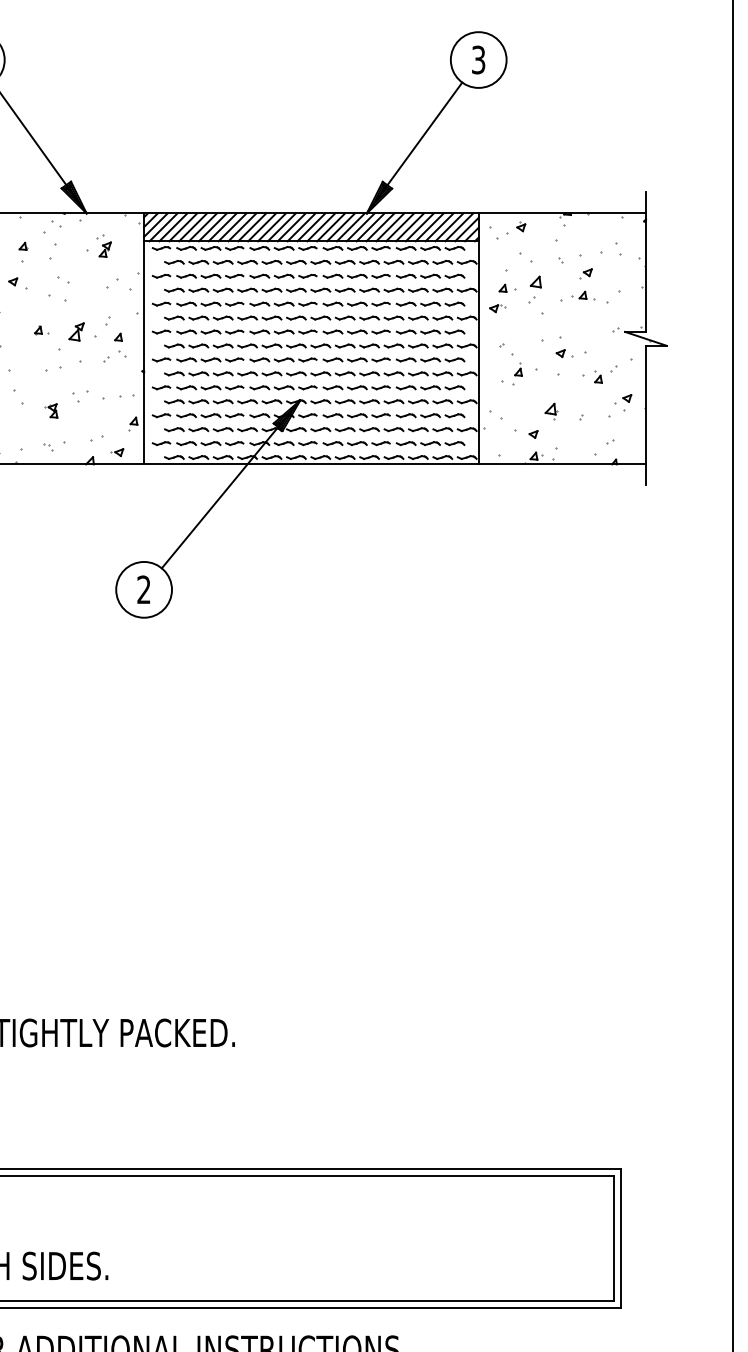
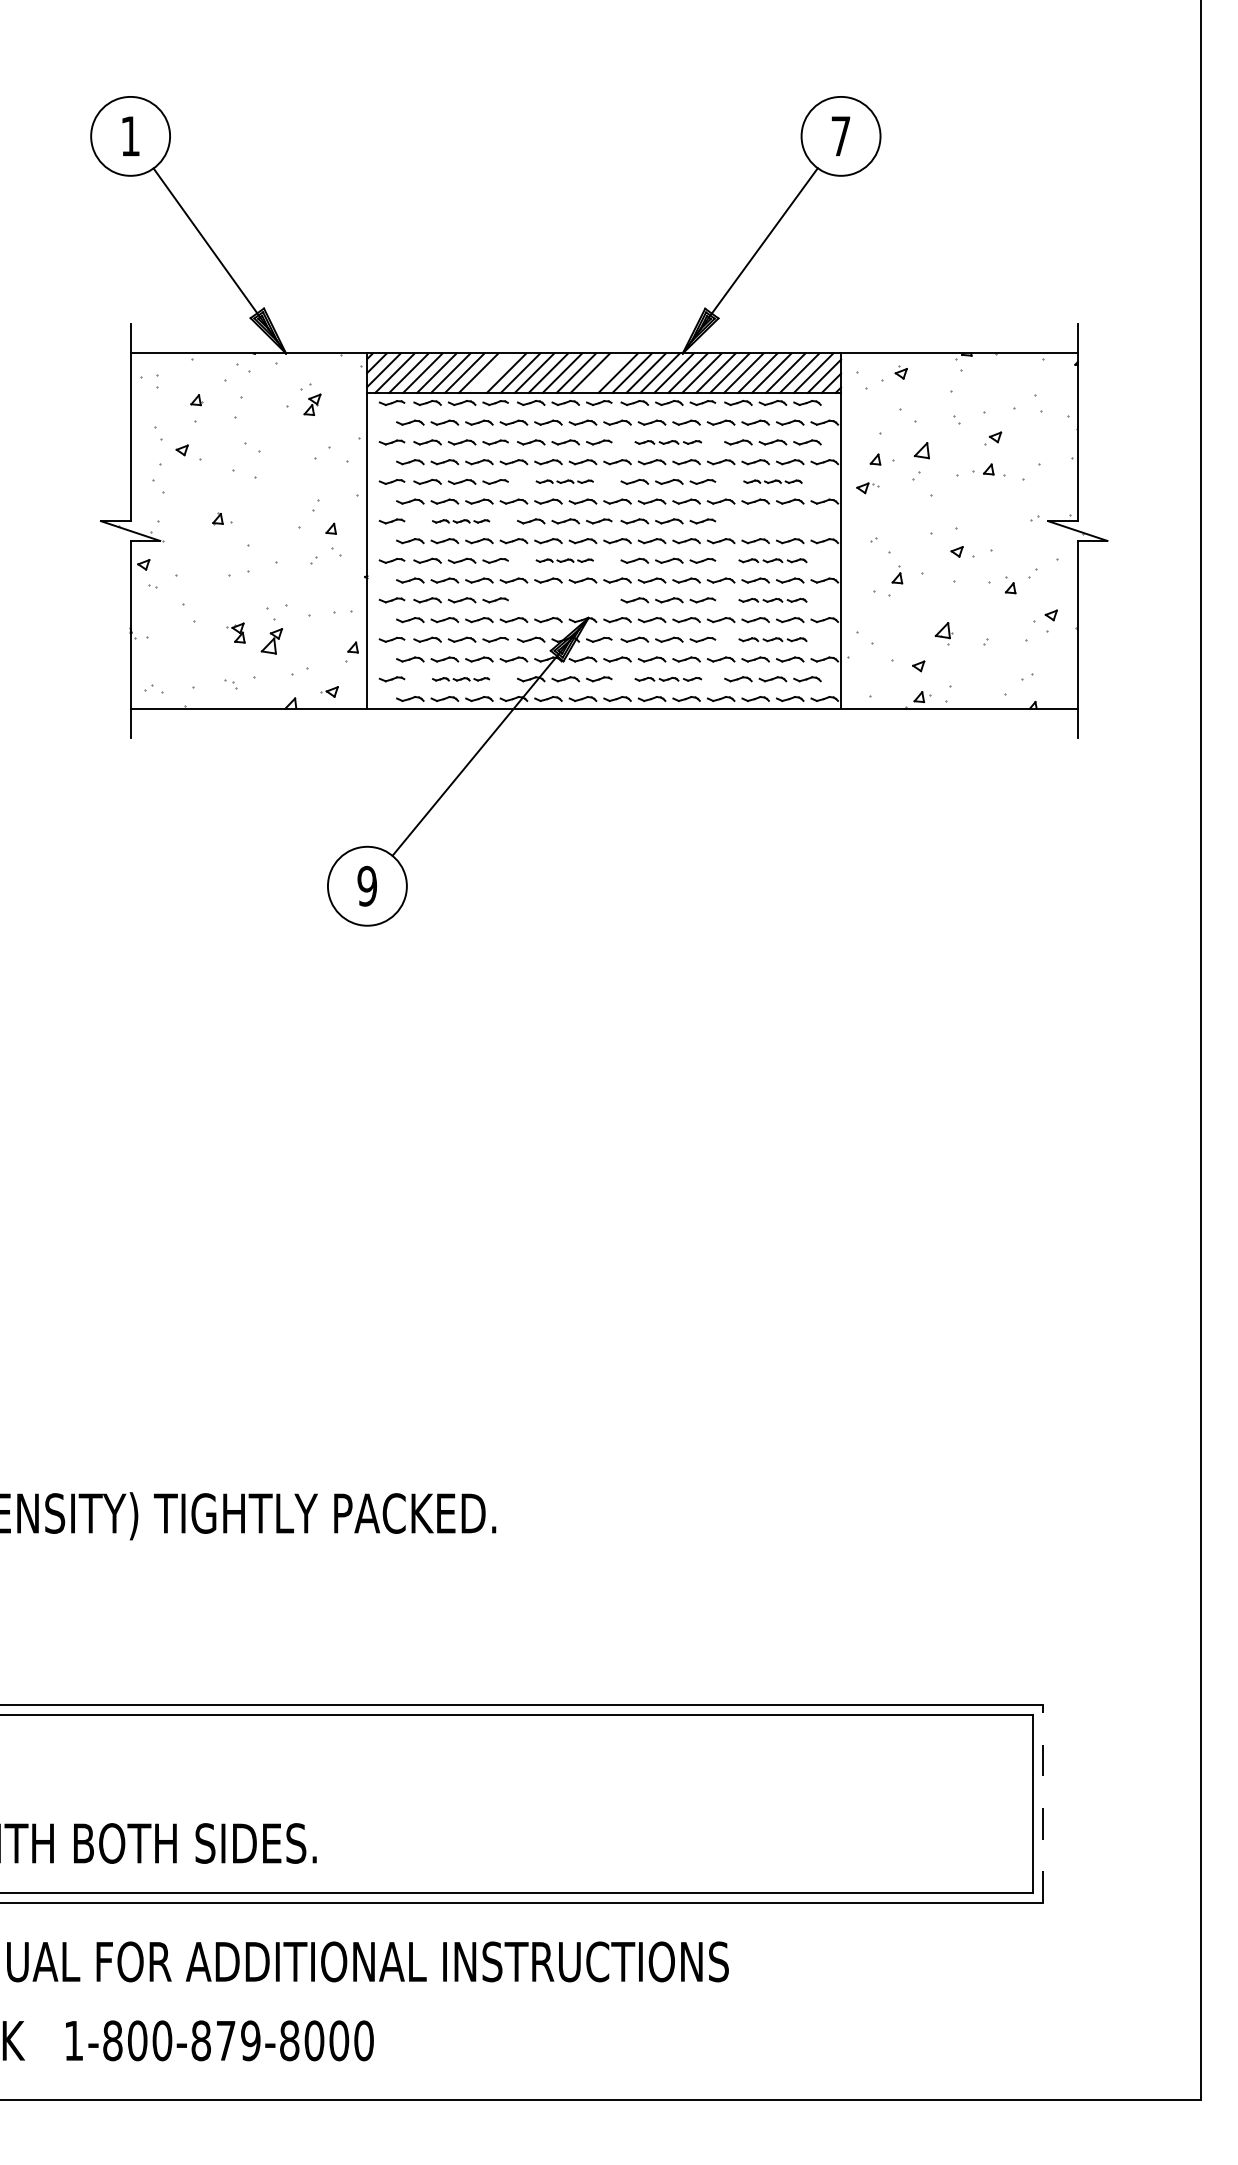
text: (478, 60) -> (840, 136), 3 -> 7
line: (232, 226) -> (492, 372), removed
line: (311, 226) -> (604, 372), removed
part: (356, 276) -> (668, 442), size x0.7
part: (283, 303) -> (564, 481), size x0.6
part: (430, 303) -> (772, 481), size x0.6
part: (76, 332) -> (271, 641), moved
part: (209, 332) -> (460, 521), size x0.6
part: (430, 332) -> (772, 521), removed
part: (283, 359) -> (564, 560), size x0.6
part: (430, 359) -> (772, 560), size x0.7
part: (283, 387) -> (564, 600), removed
part: (430, 387) -> (772, 600), size x0.7
part: (430, 415) -> (772, 639), size x0.7
part: (209, 443) -> (460, 679), size x0.6
part: (356, 443) -> (668, 679), size x0.7
text: (144, 589) -> (367, 885), 2 -> 9
line: (621, 1238) -> (1043, 1804), solid -> dashed

